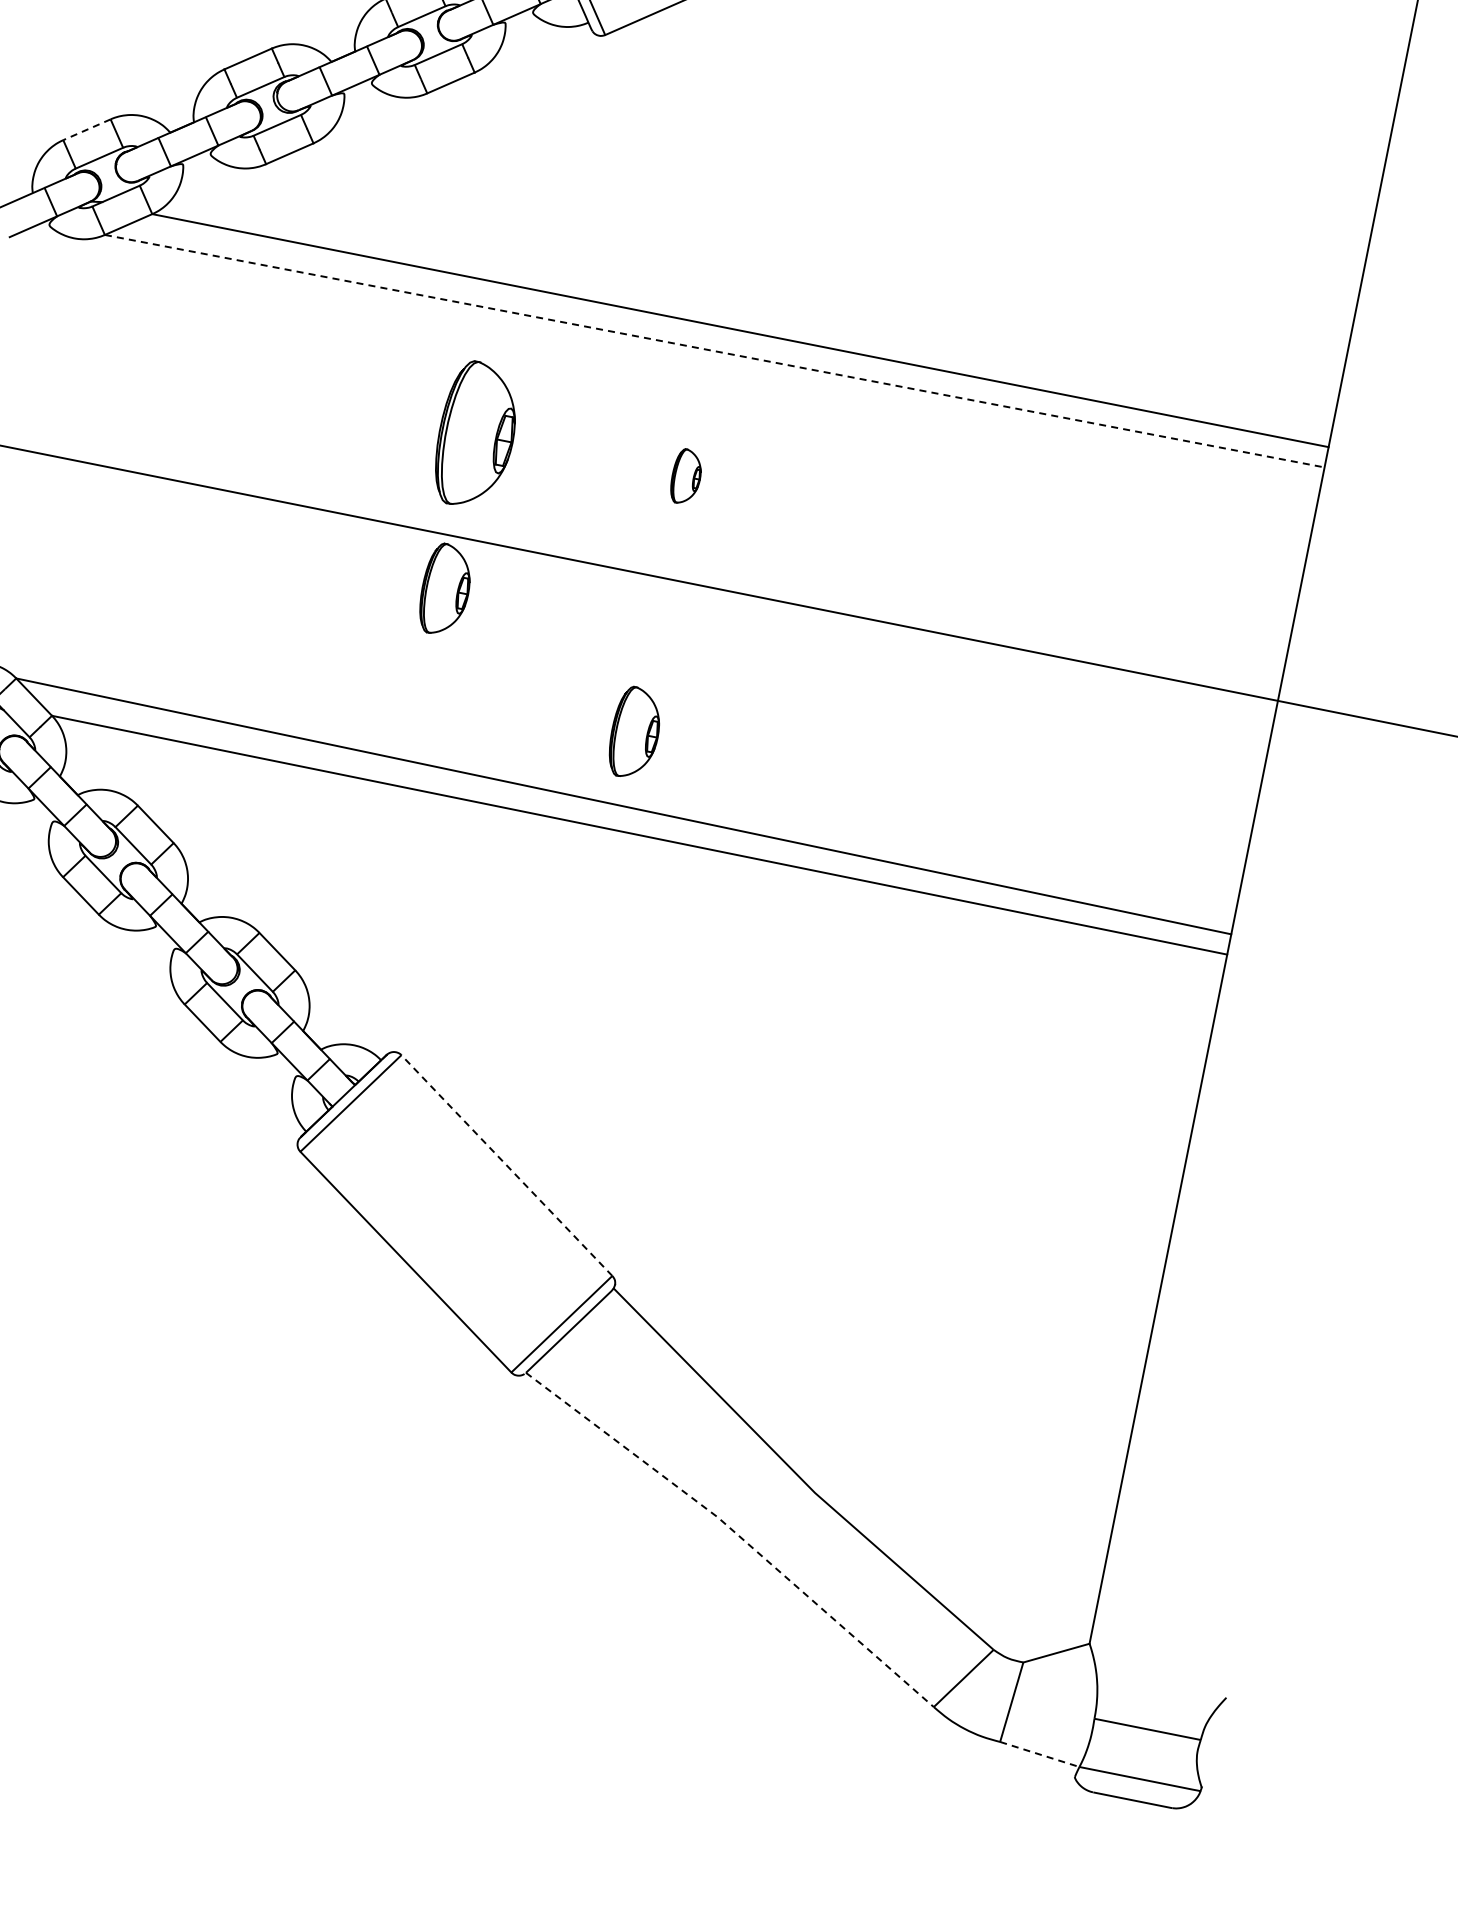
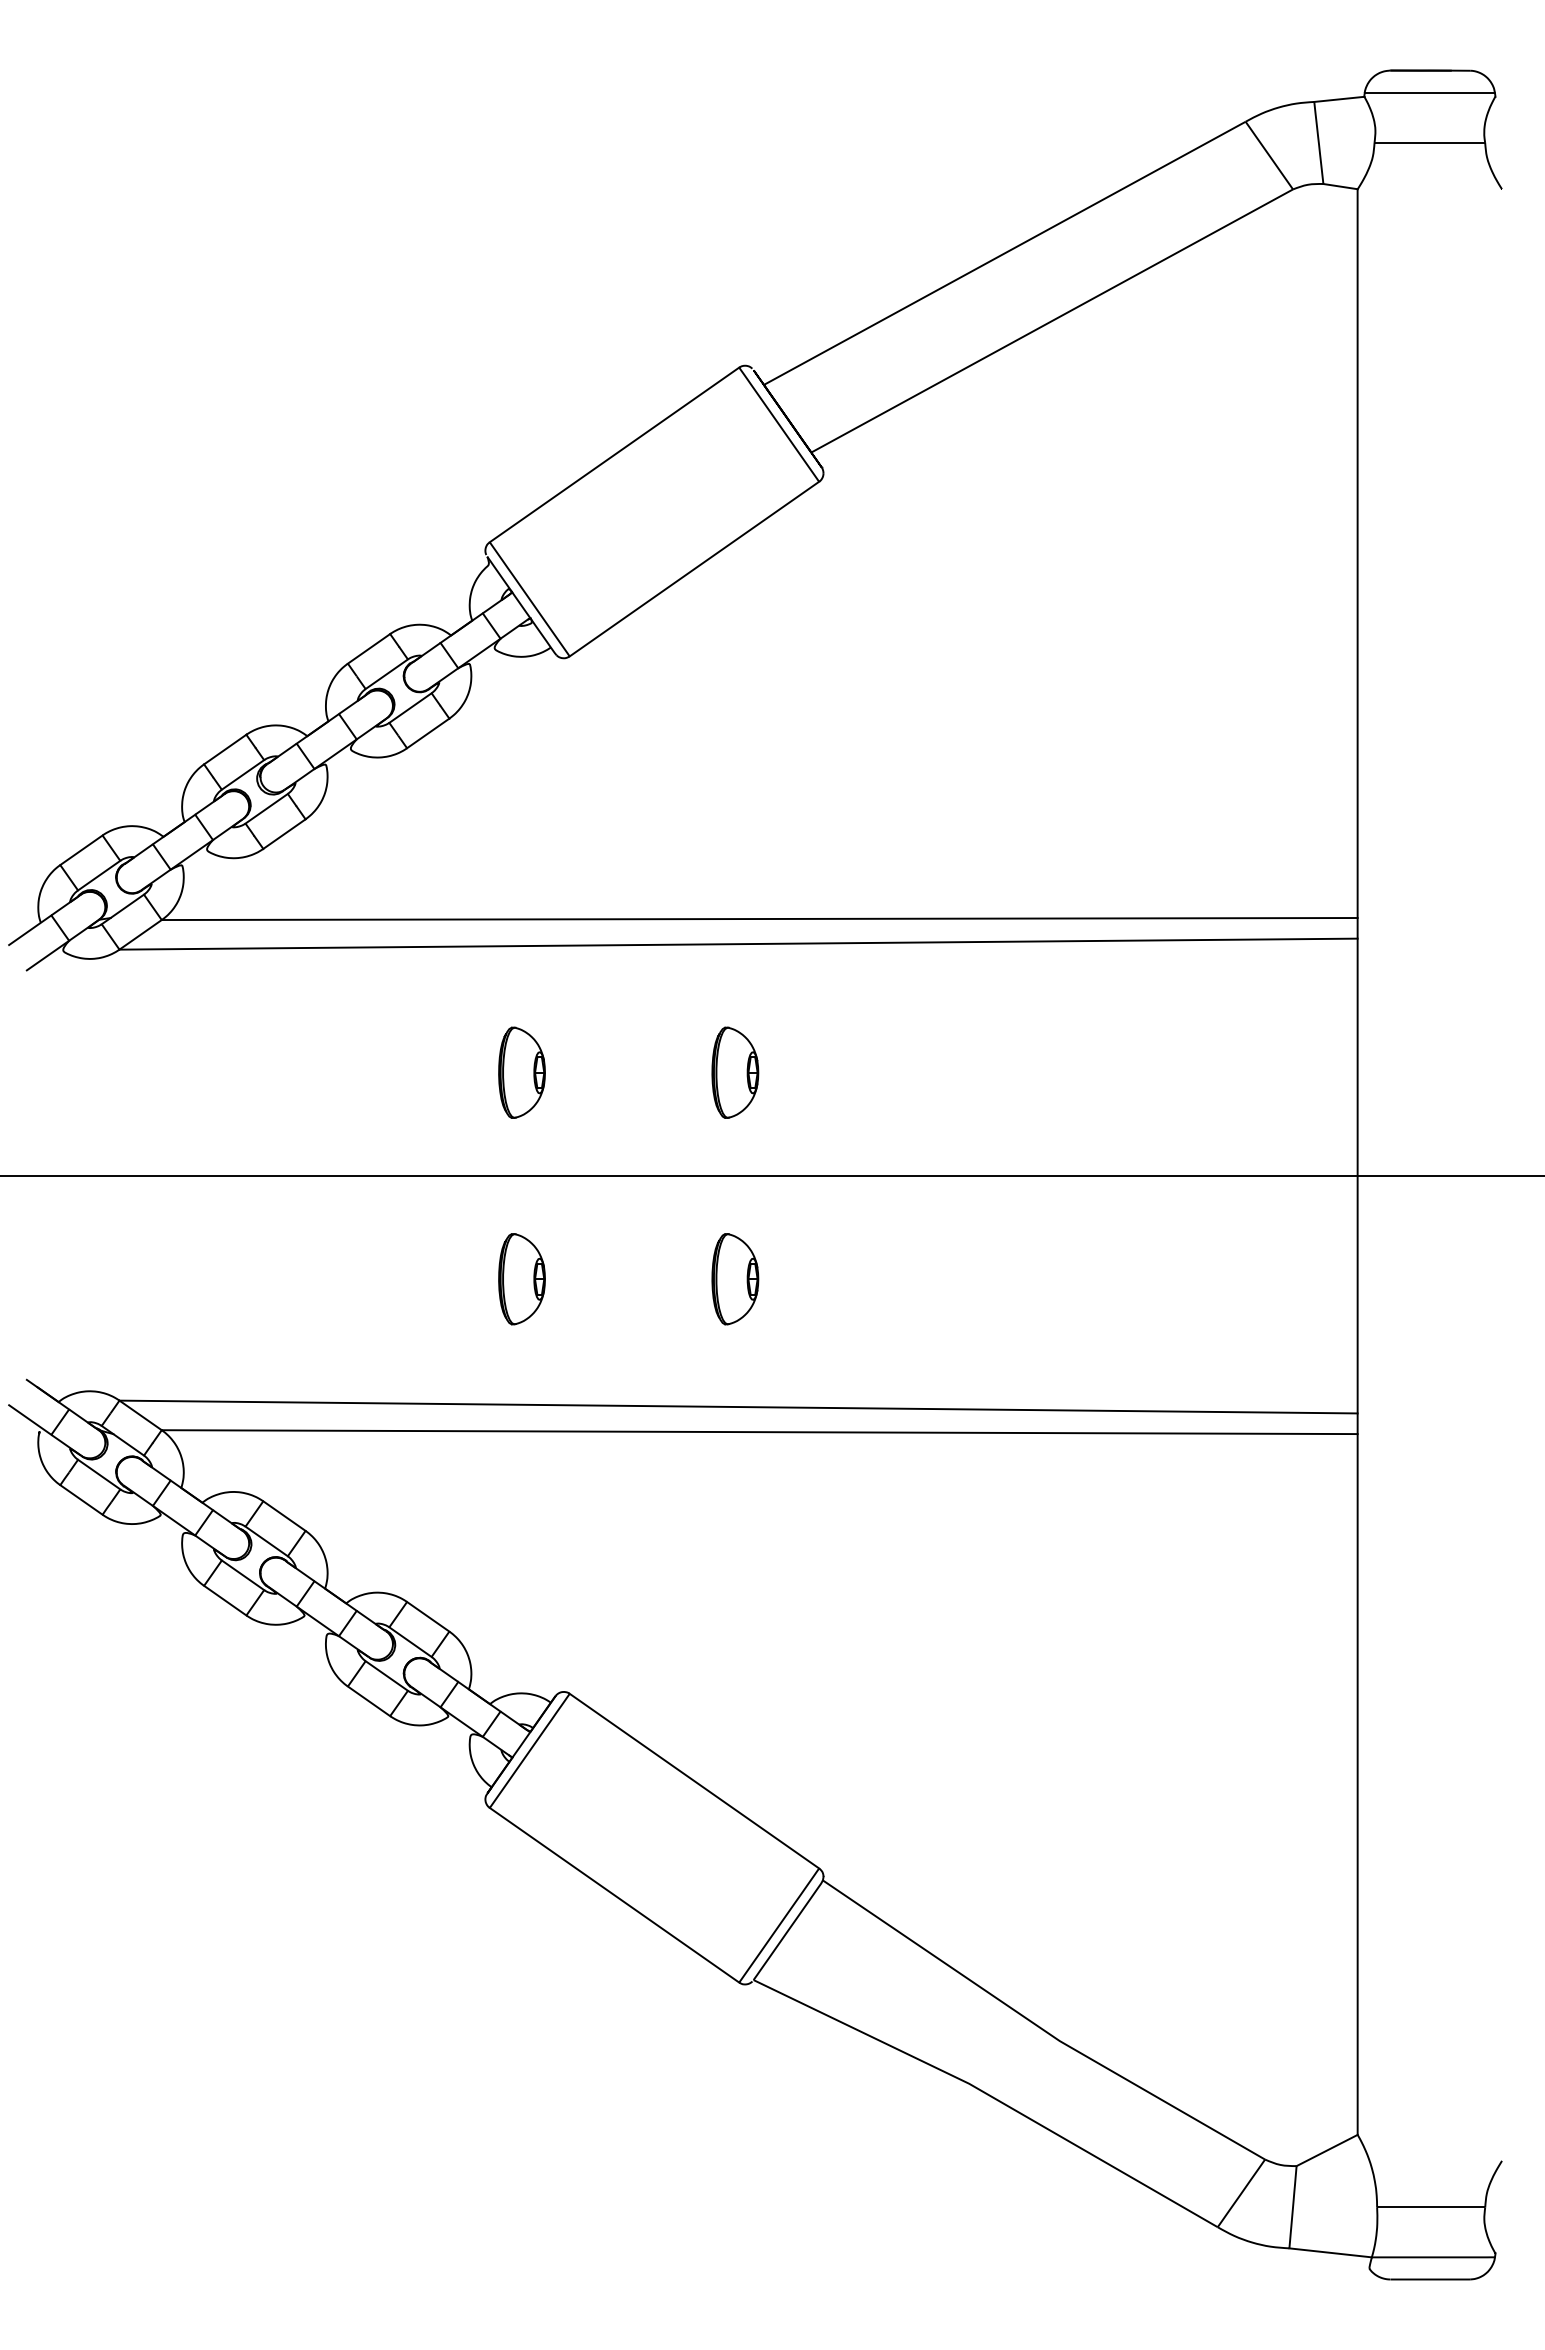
line: (87, 129) -> (81, 850), dashed -> solid
line: (715, 351) -> (739, 944), dashed -> solid
part: (476, 434) -> (521, 1072), size x0.62
part: (686, 476) -> (735, 1072), size x1.67
part: (445, 590) -> (521, 1279), moved
part: (635, 733) -> (735, 1279), moved
line: (507, 1164) -> (694, 1780), dashed -> solid
line: (735, 1532) -> (989, 2095), dashed -> solid
line: (1040, 1754) -> (1331, 2252), dashed -> solid

